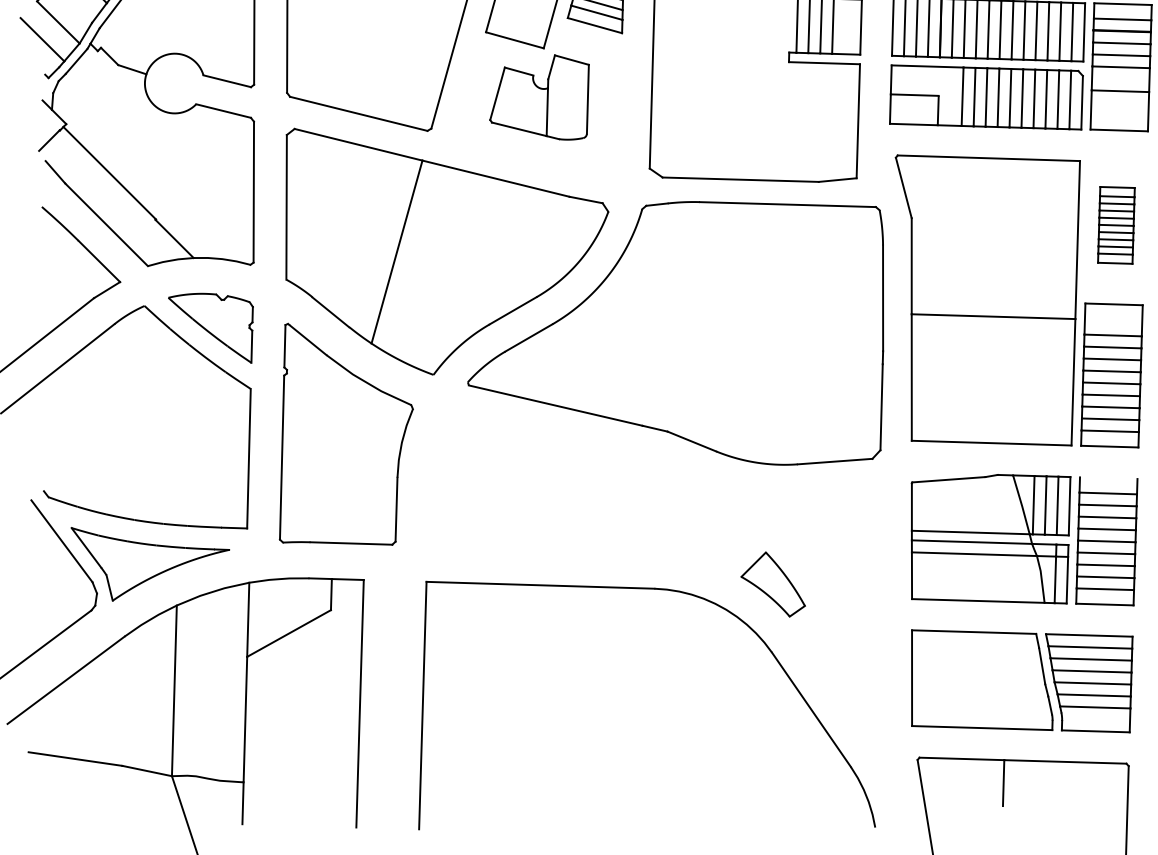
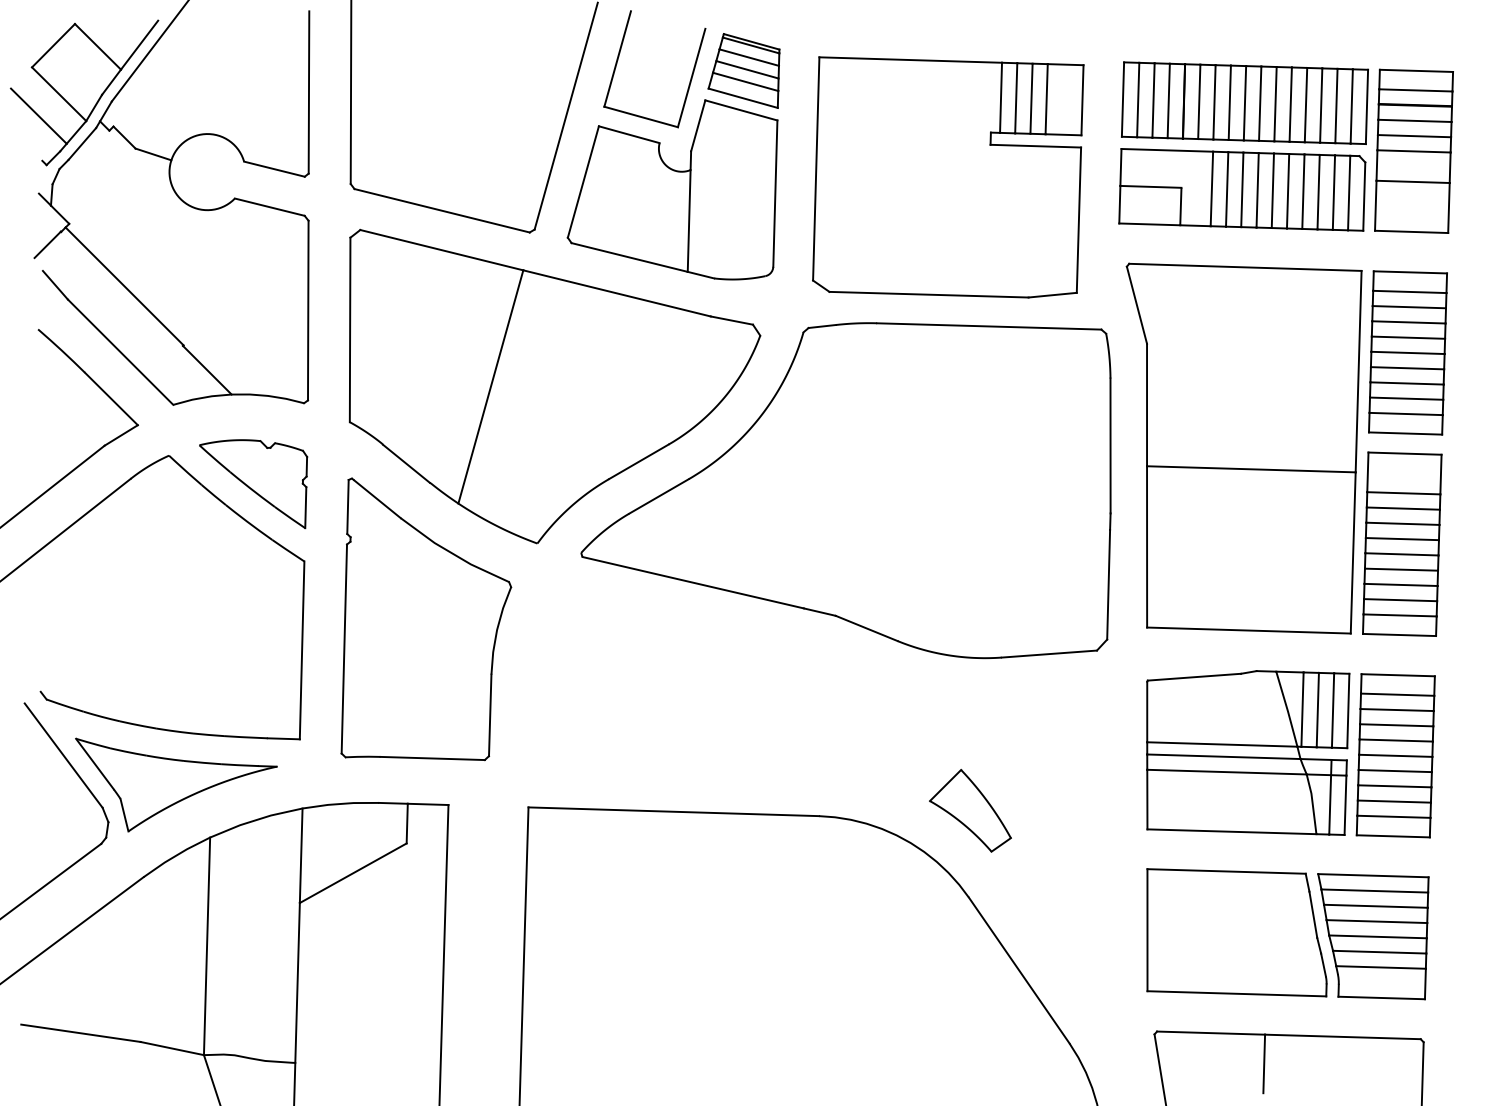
part: (539, 97) -> (672, 189), size x1.67
part: (1116, 225) -> (1407, 352), size x1.67
line: (1108, 478) -> (1397, 675), added

